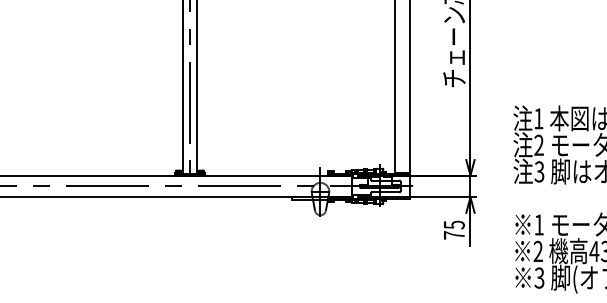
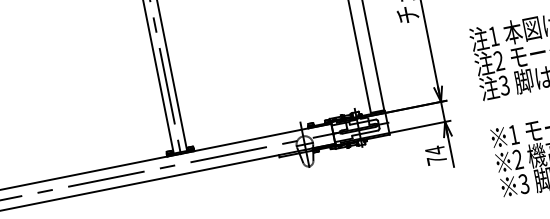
text: (454, 224) -> (435, 150), 75 -> 74

